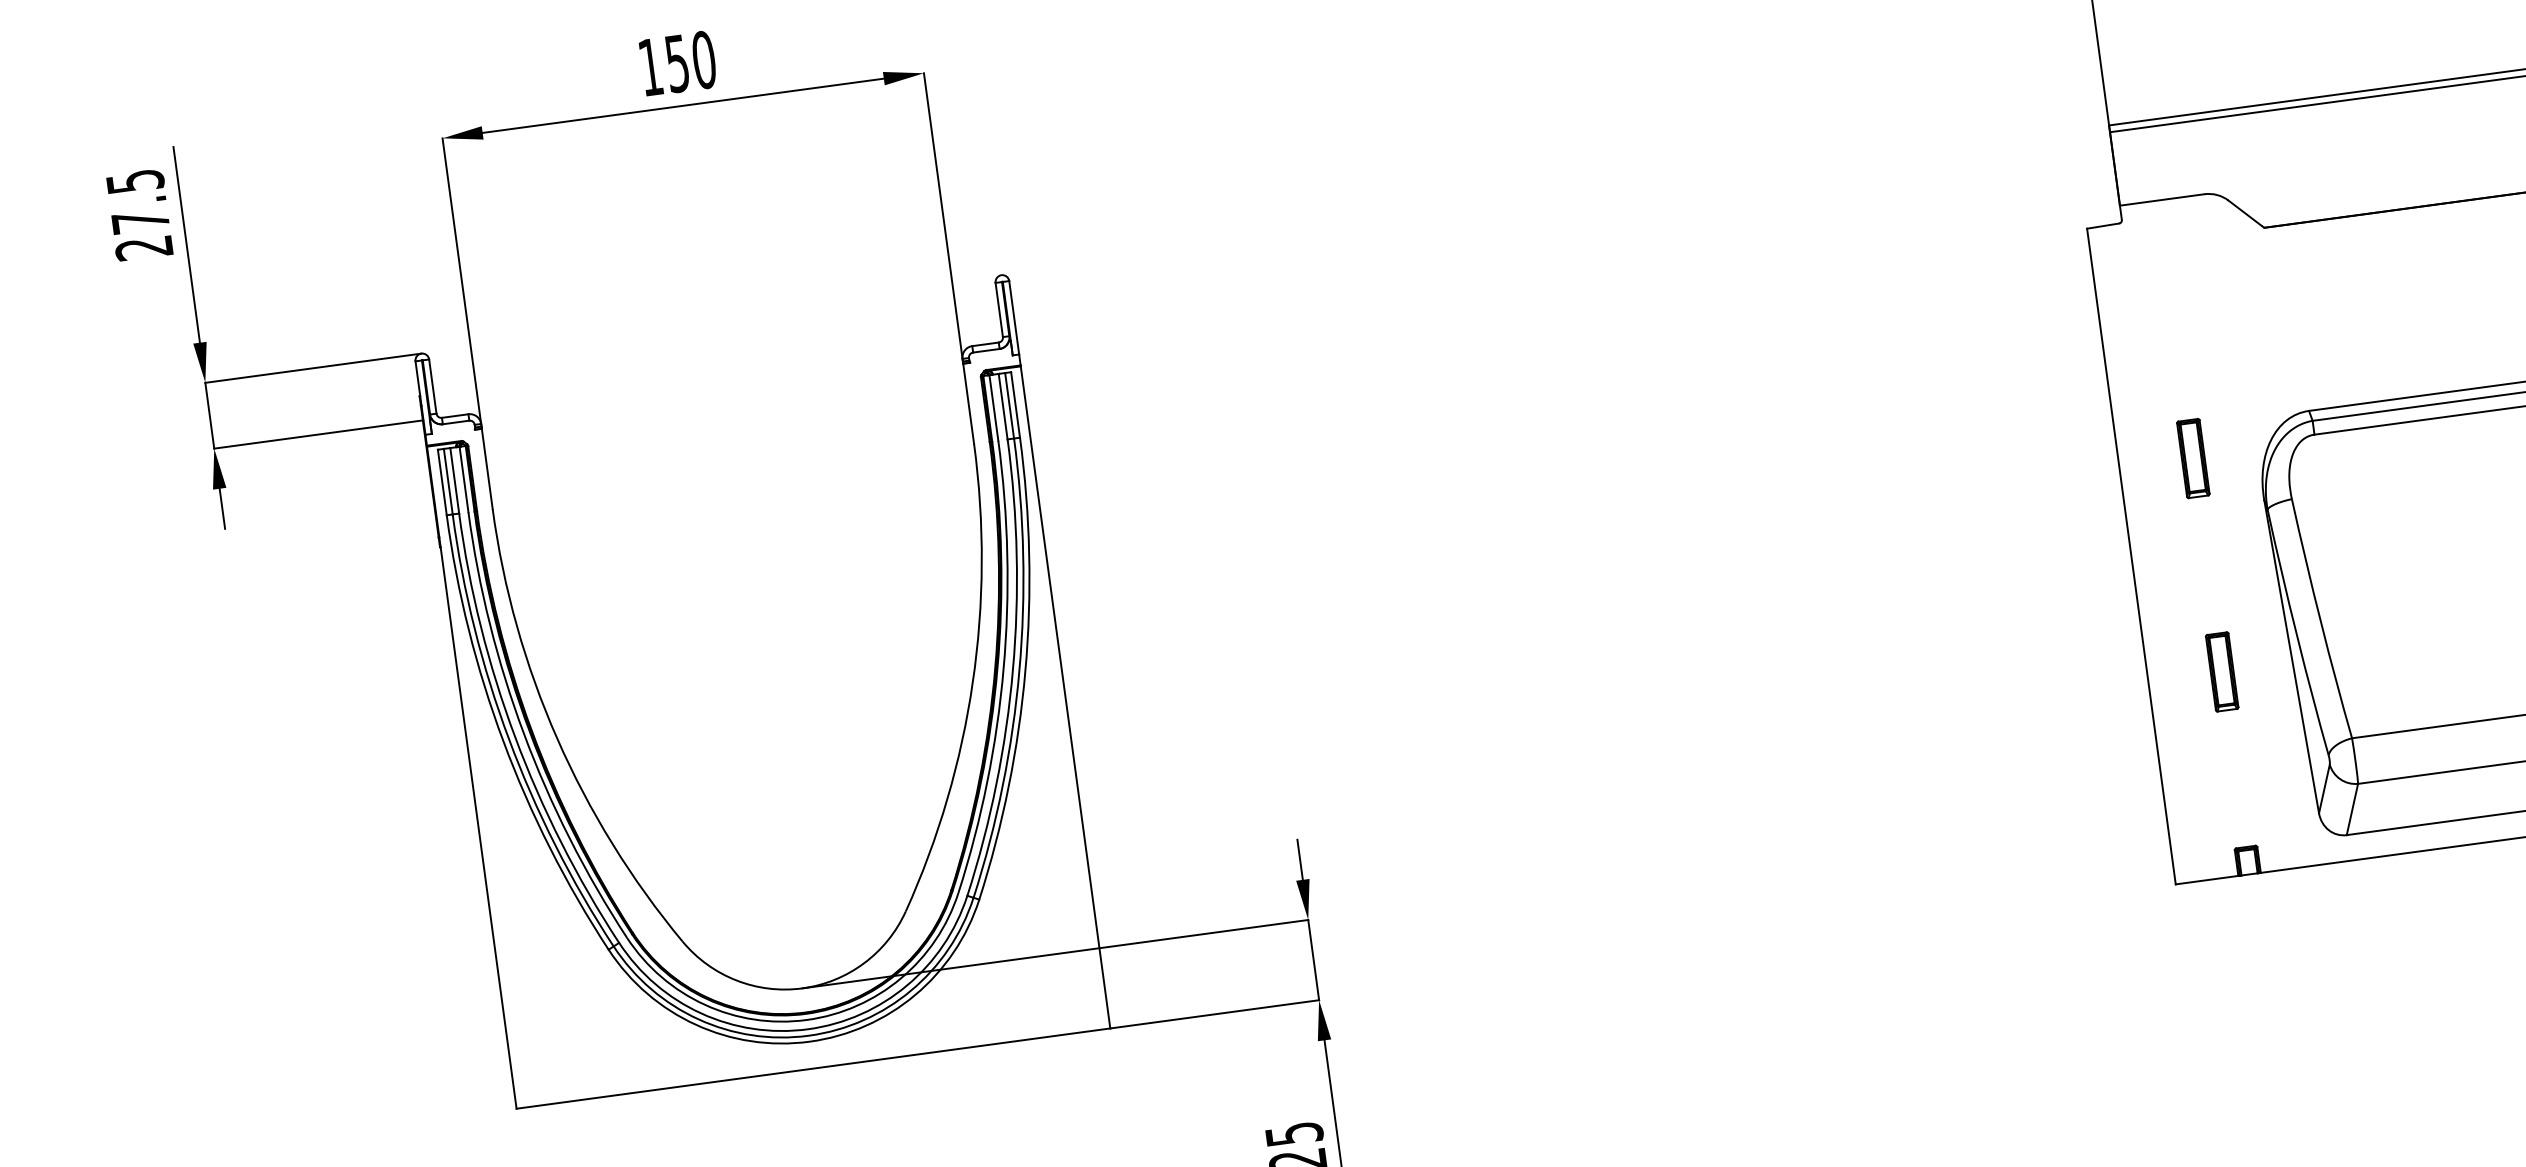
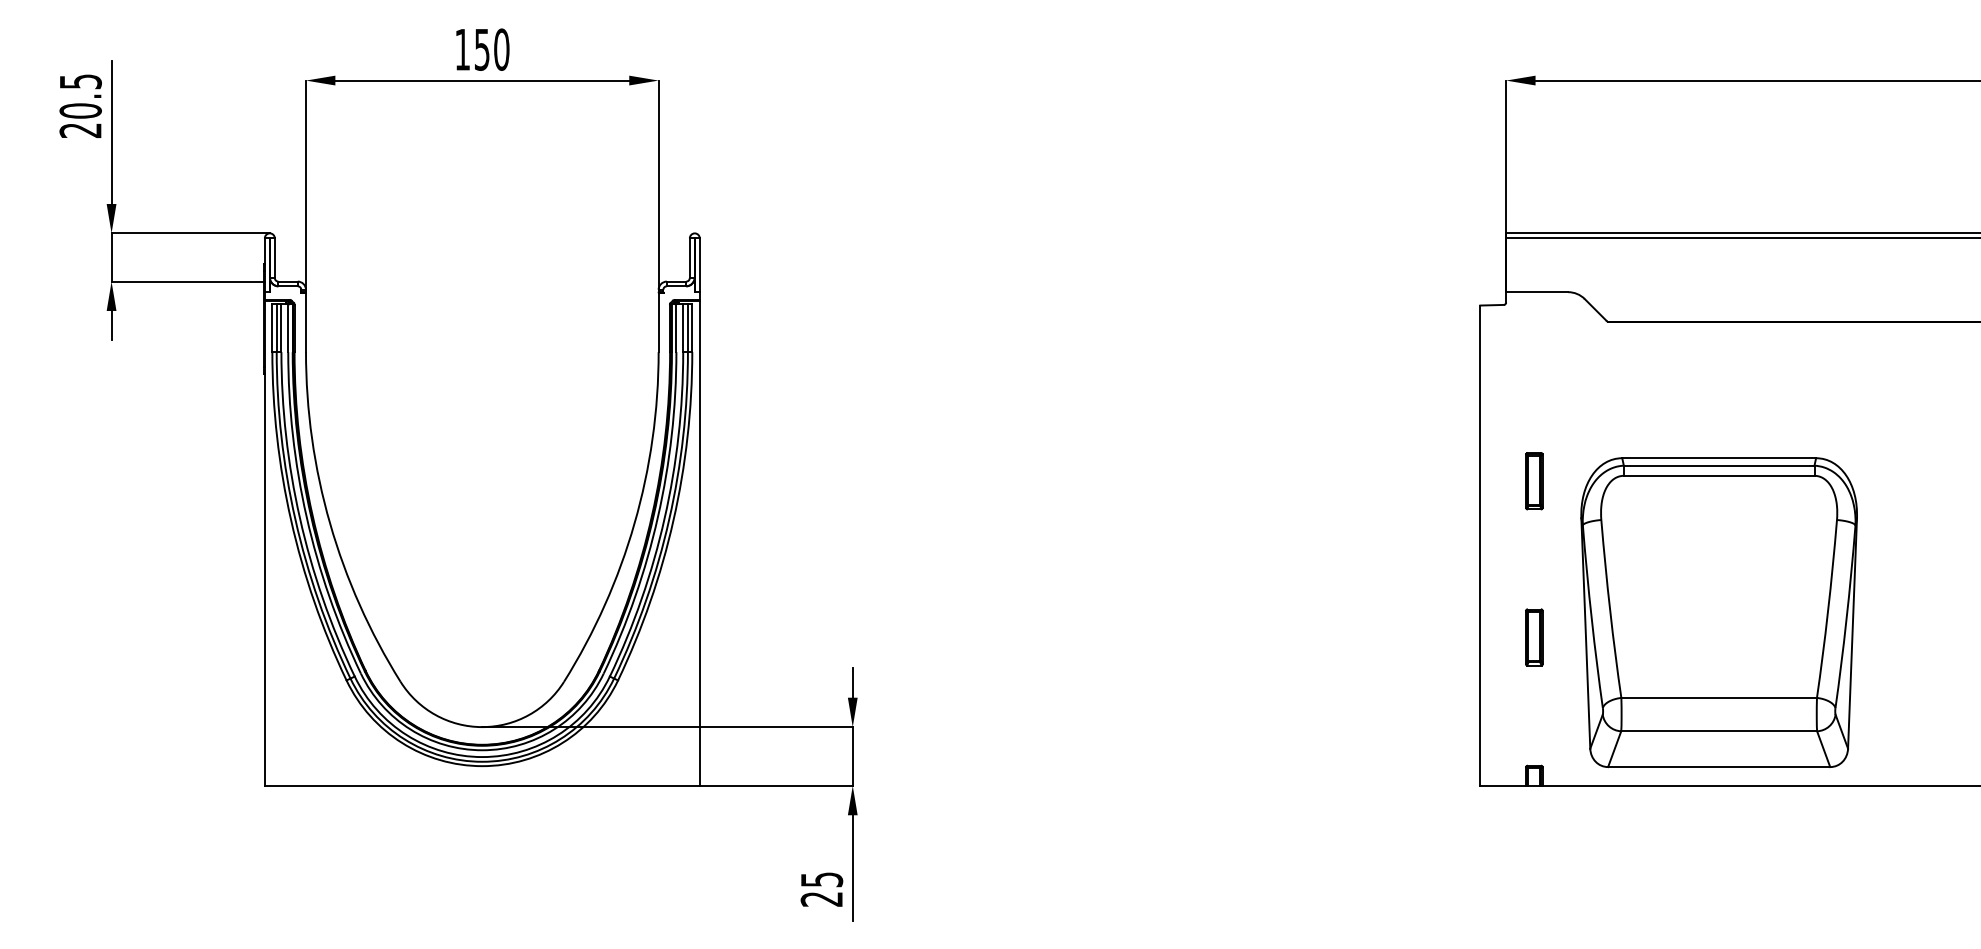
text: (140, 220) -> (80, 110), 27.5 -> 20.5

